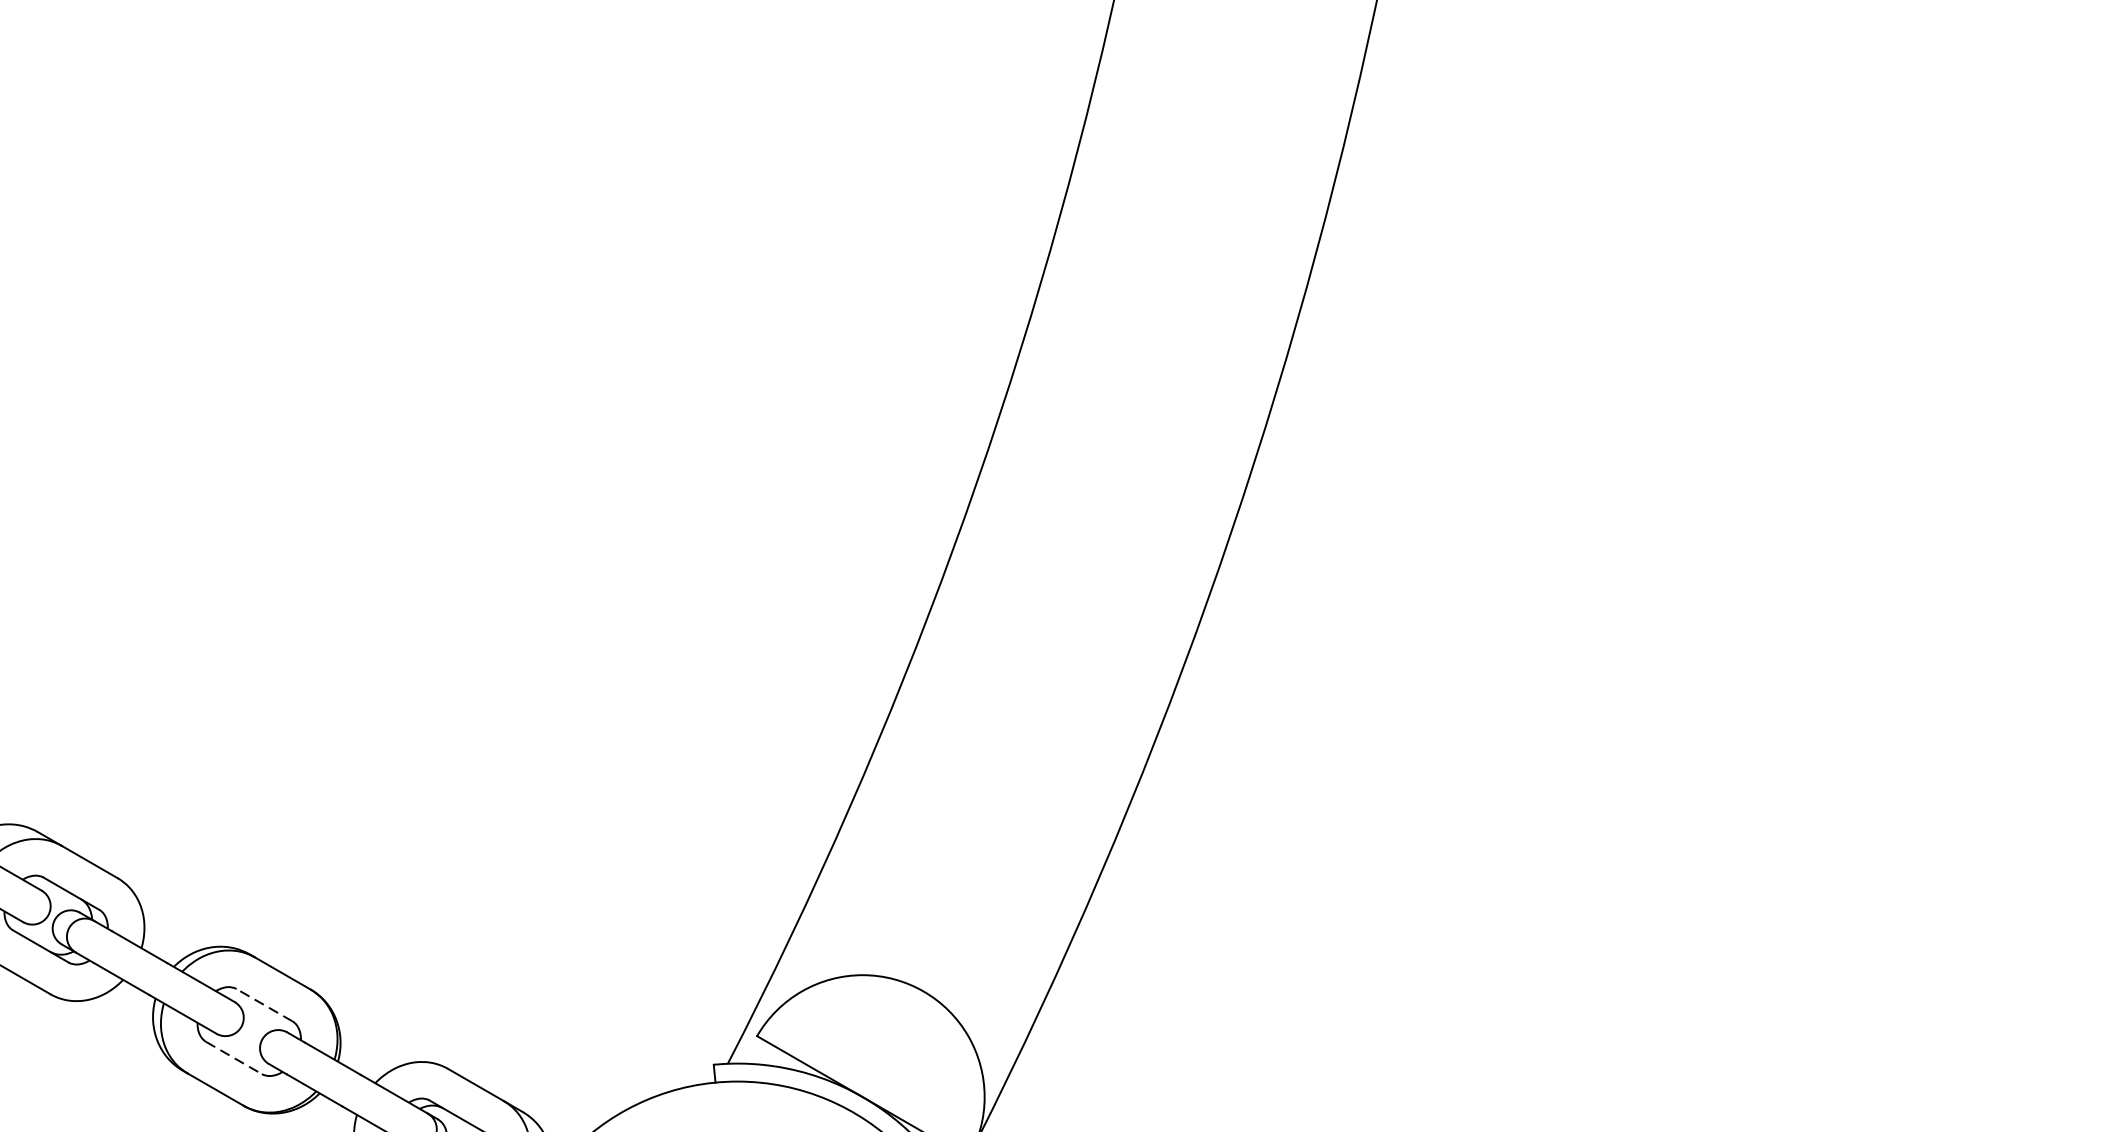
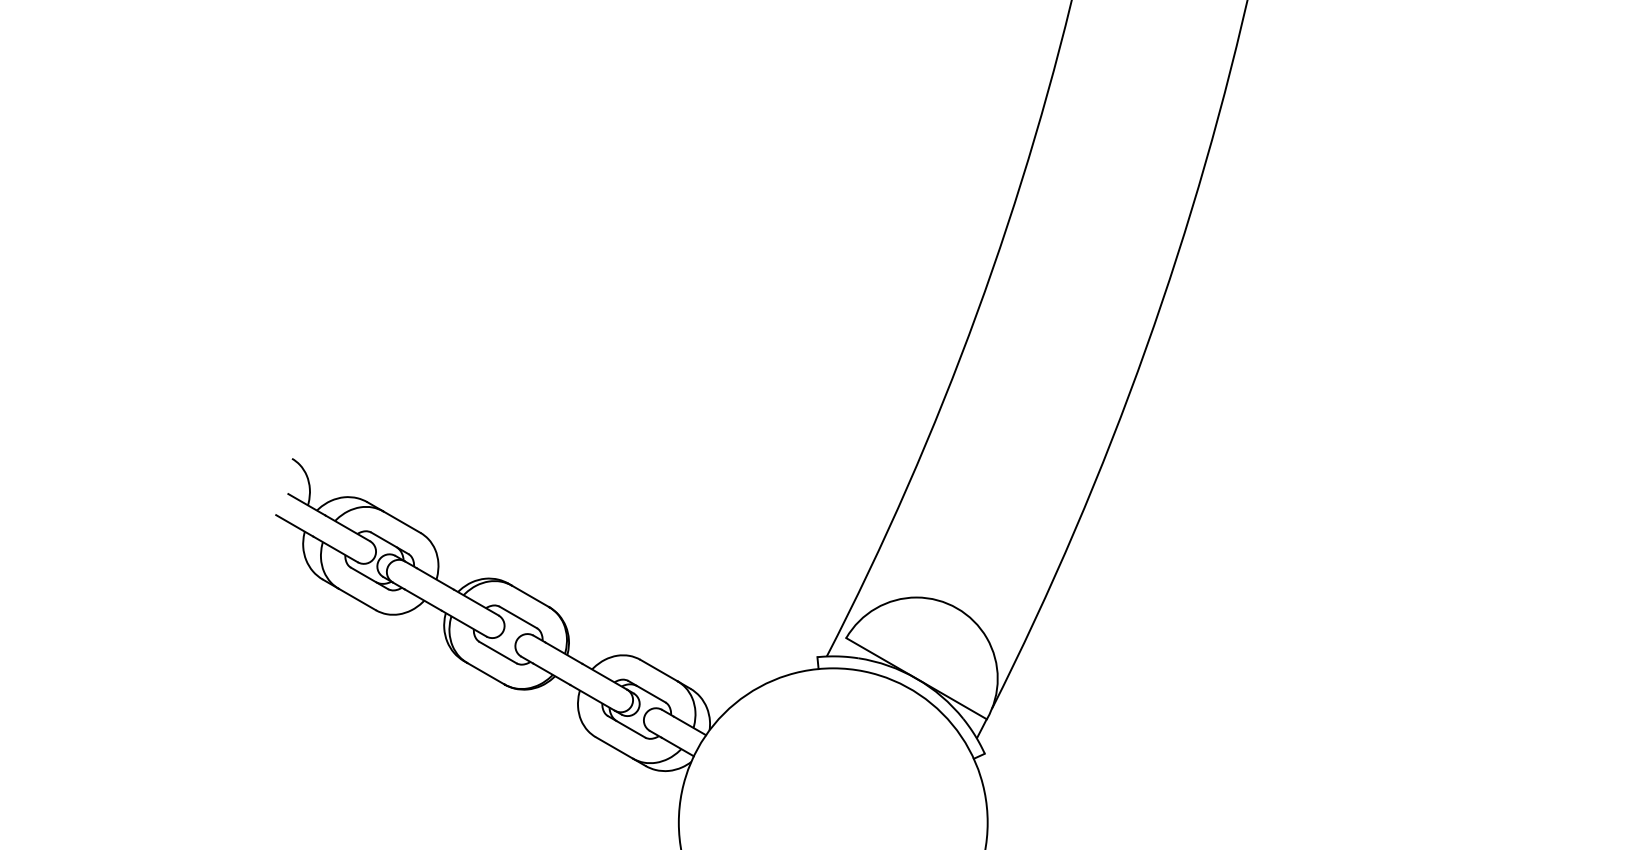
line: (263, 1005) -> (517, 617), dashed -> solid
line: (234, 1057) -> (498, 652), dashed -> solid

